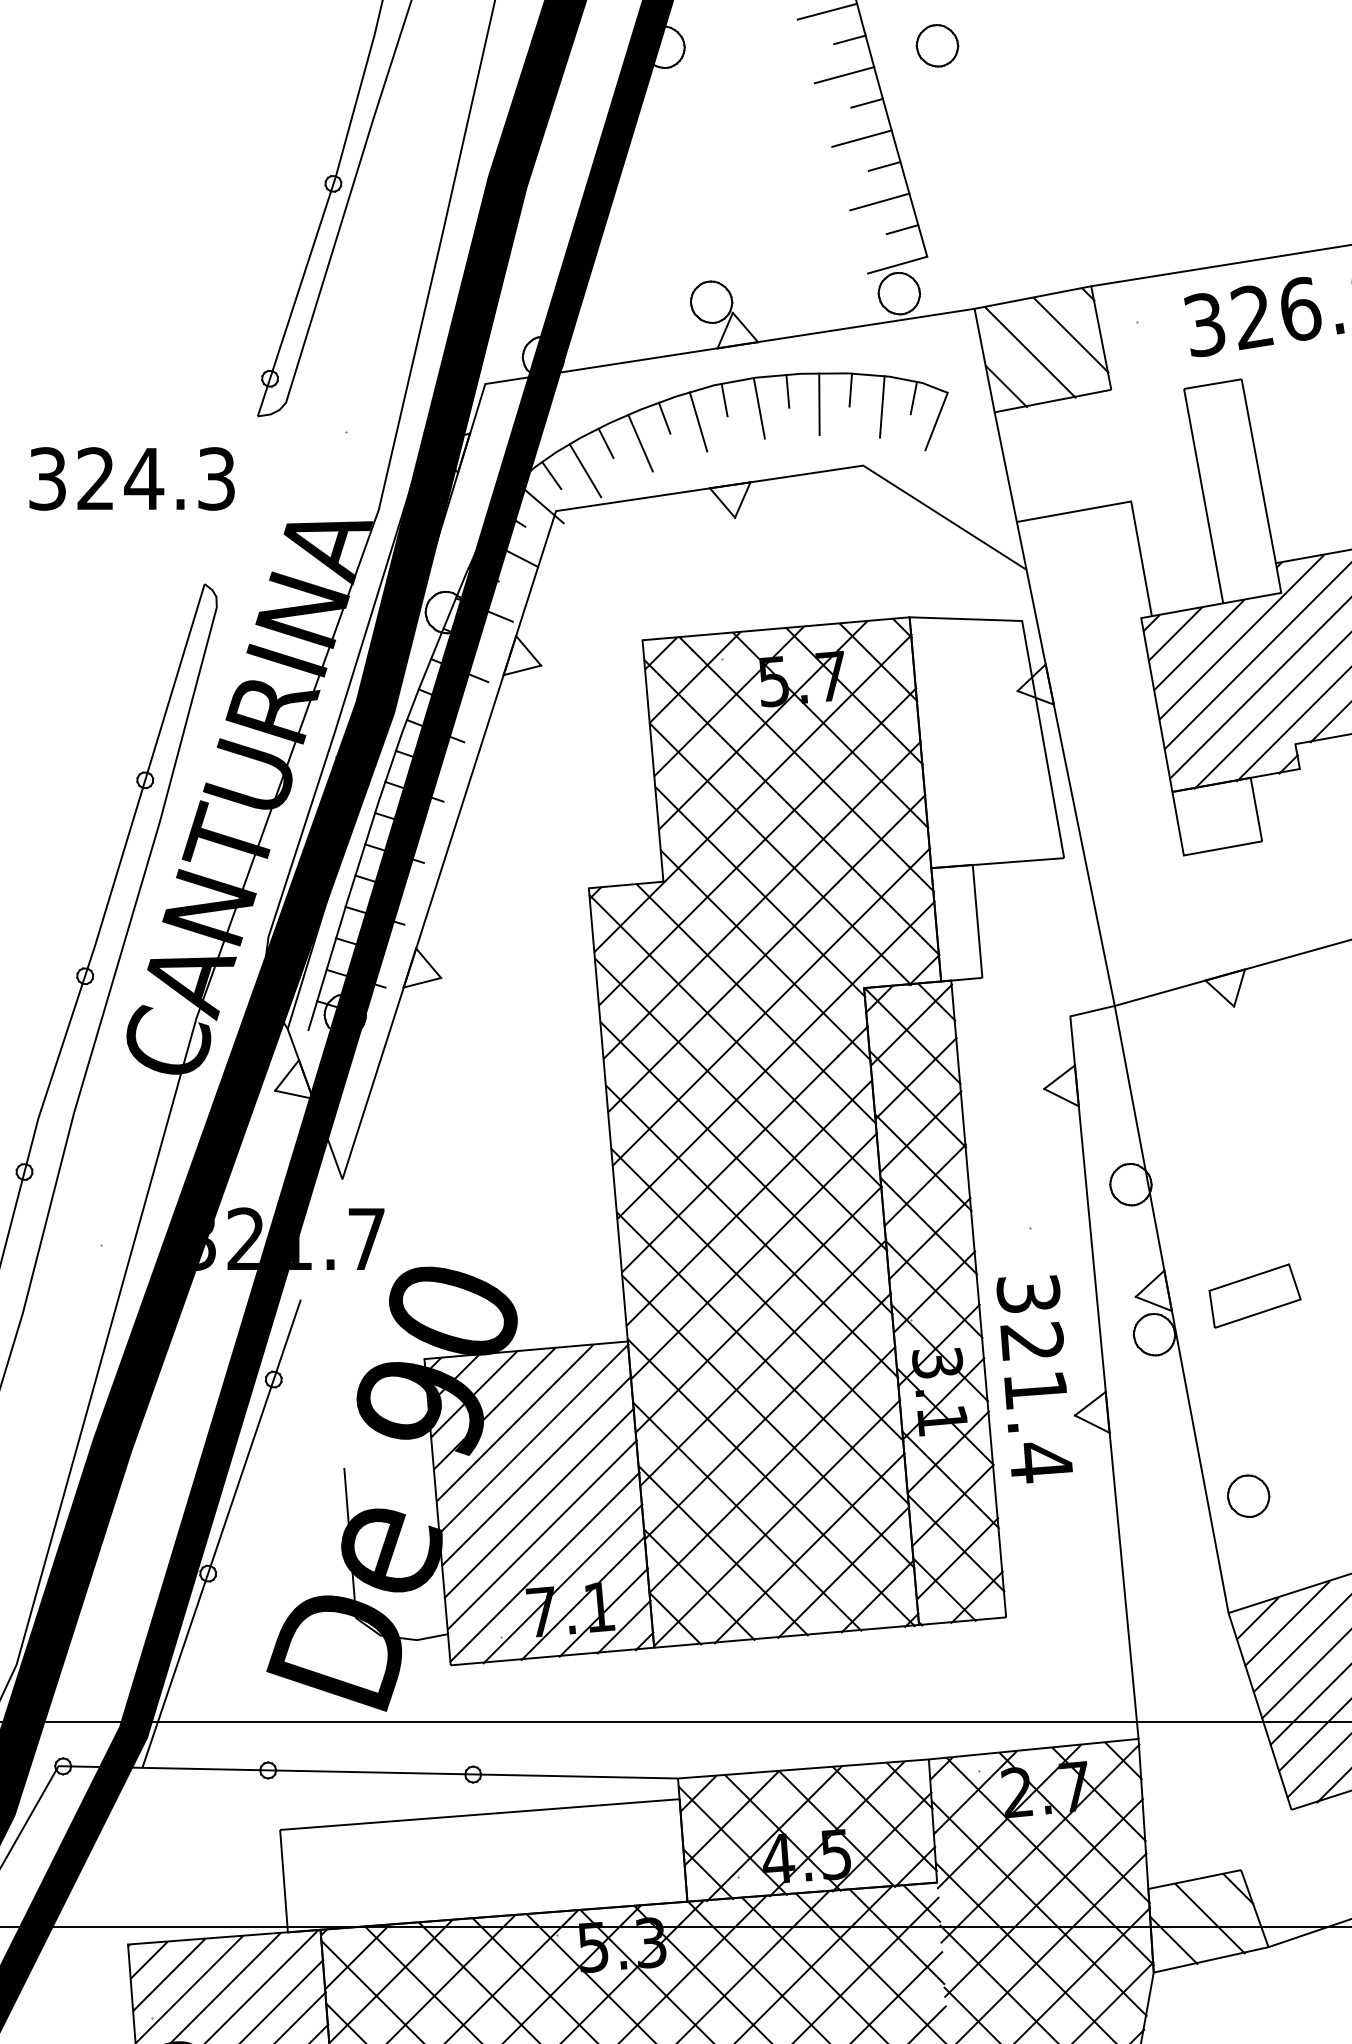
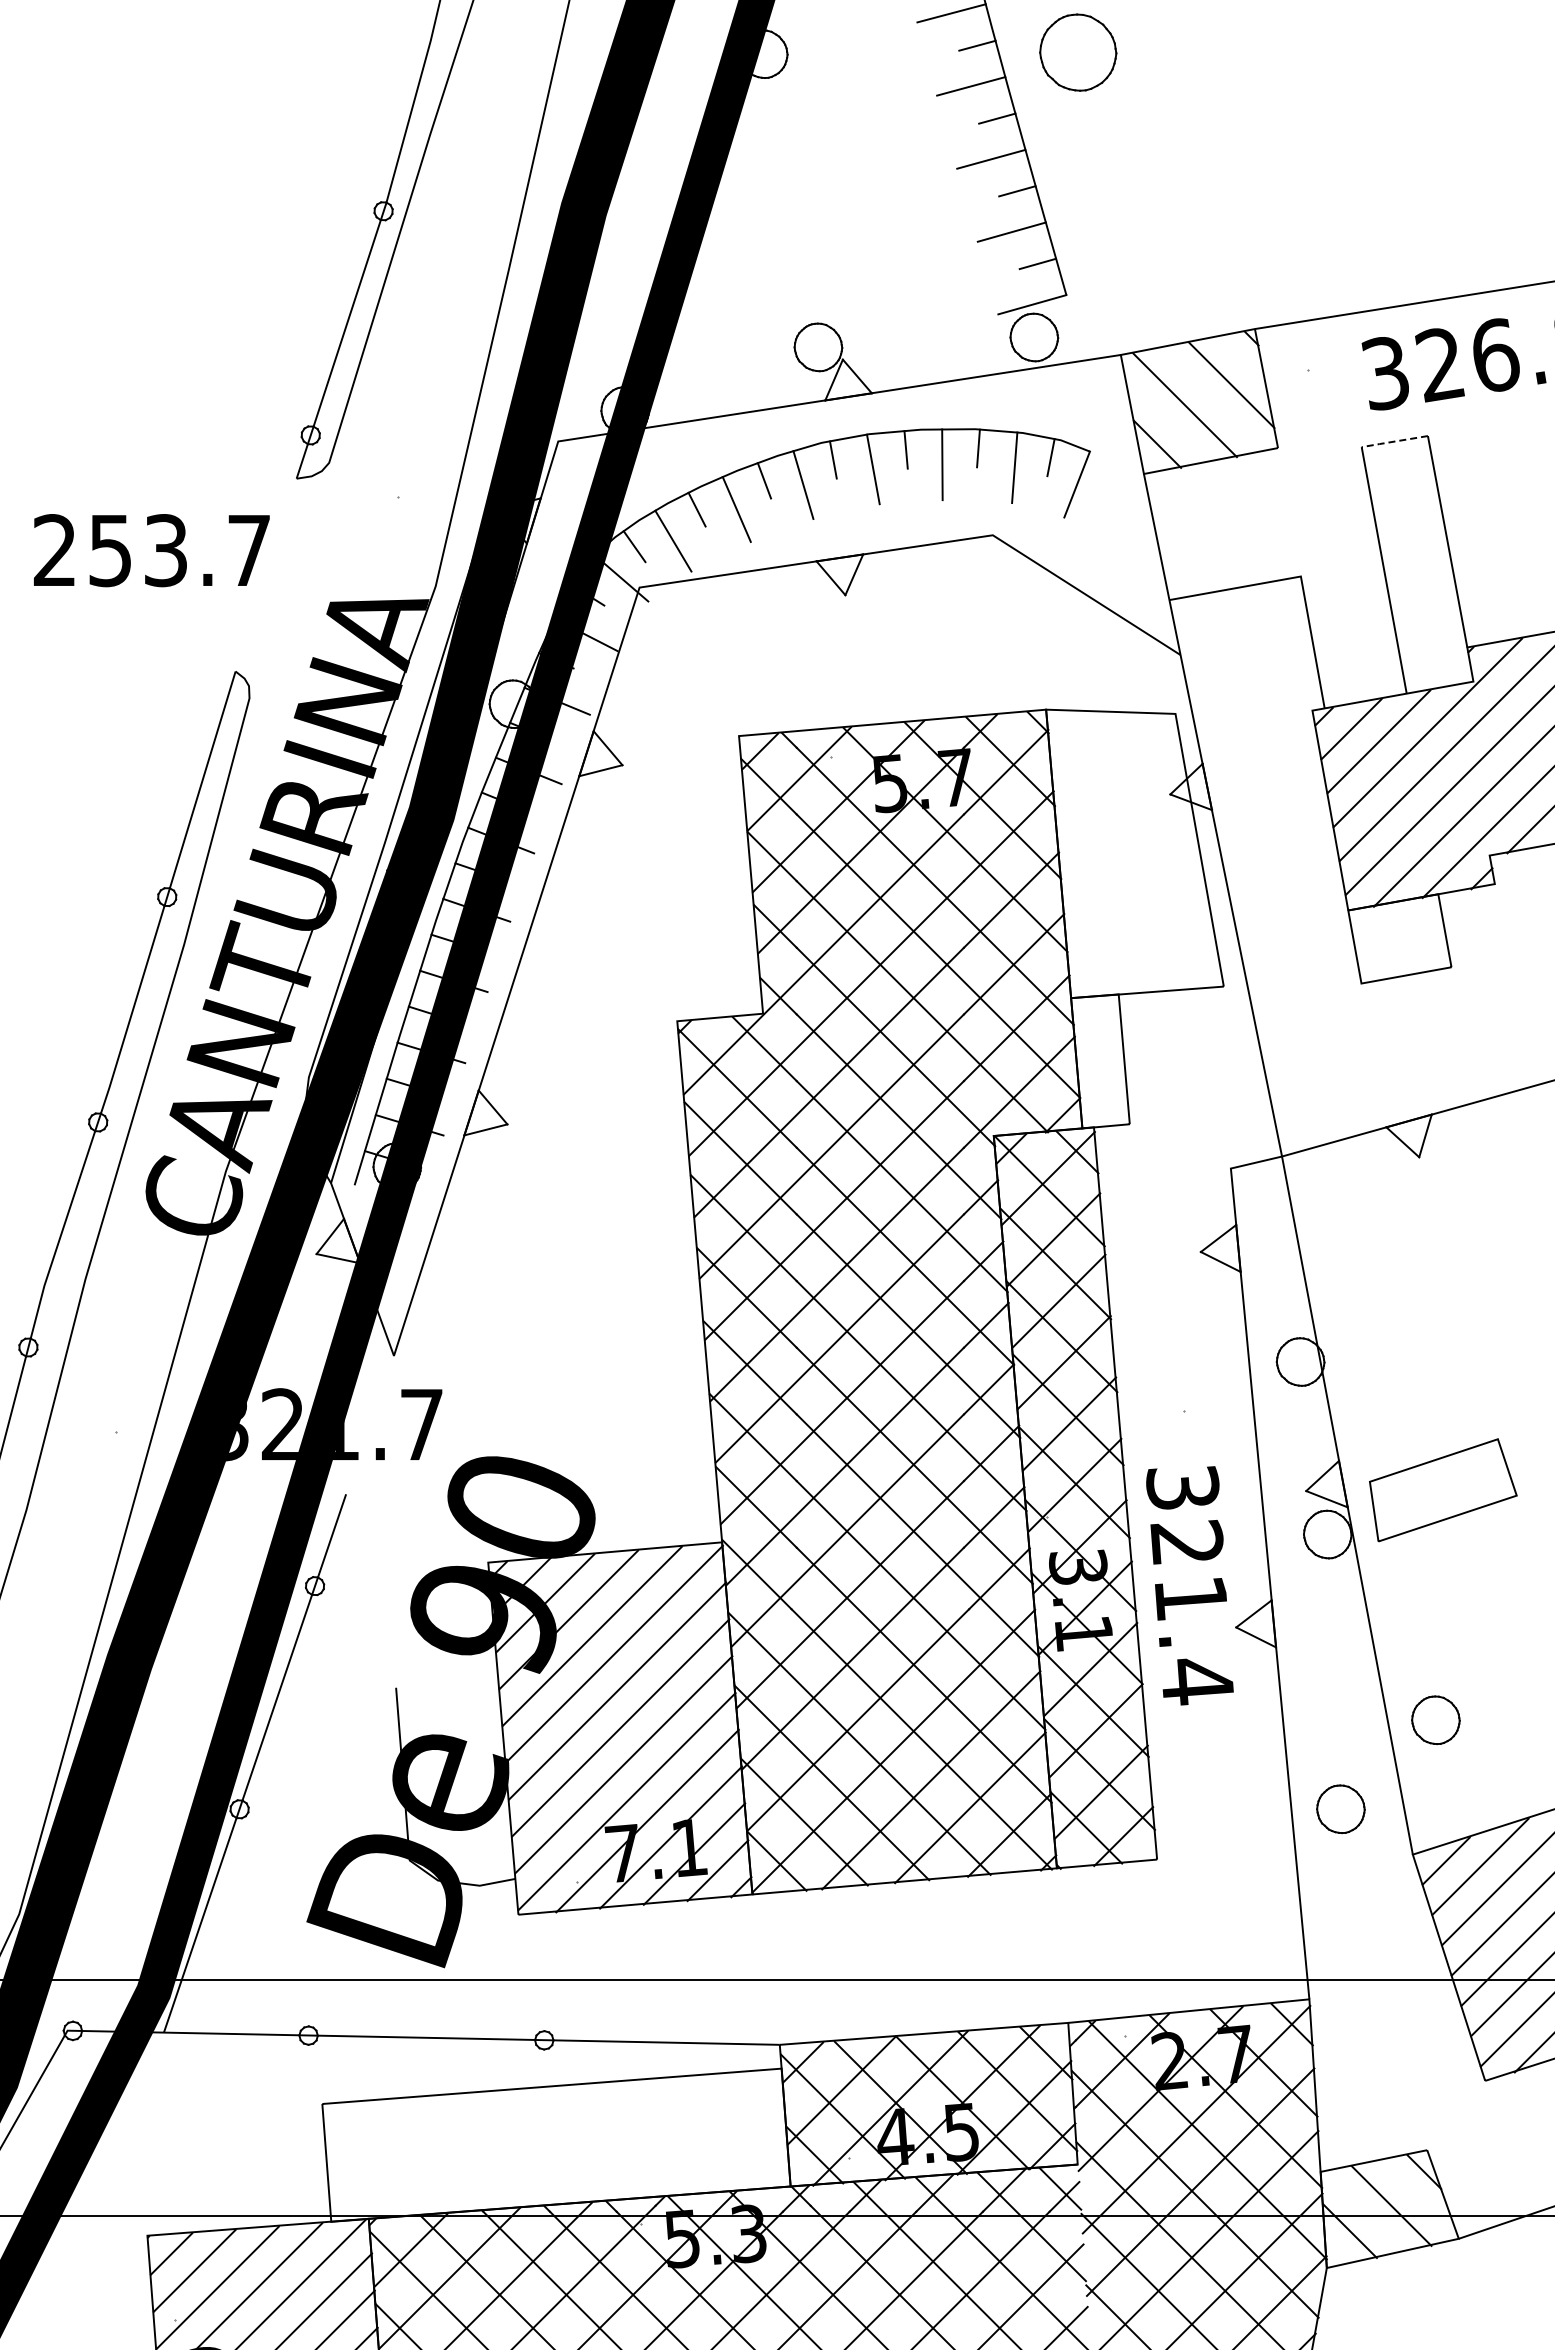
part: (936, 45) -> (1077, 52), size x1.6
line: (1211, 384) -> (1393, 441), solid -> dashed
text: (131, 478) -> (151, 550), 324.3 -> 253.7
part: (1255, 1295) -> (1443, 1489), size x1.4
part: (1165, 1573) -> (1340, 1809), added

